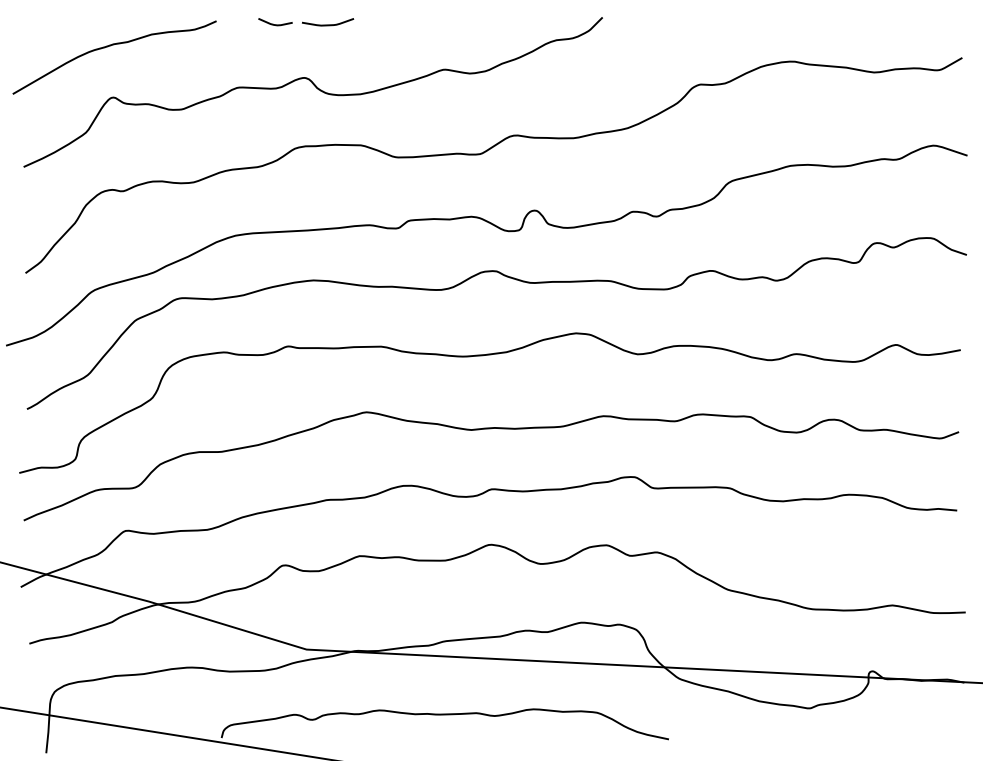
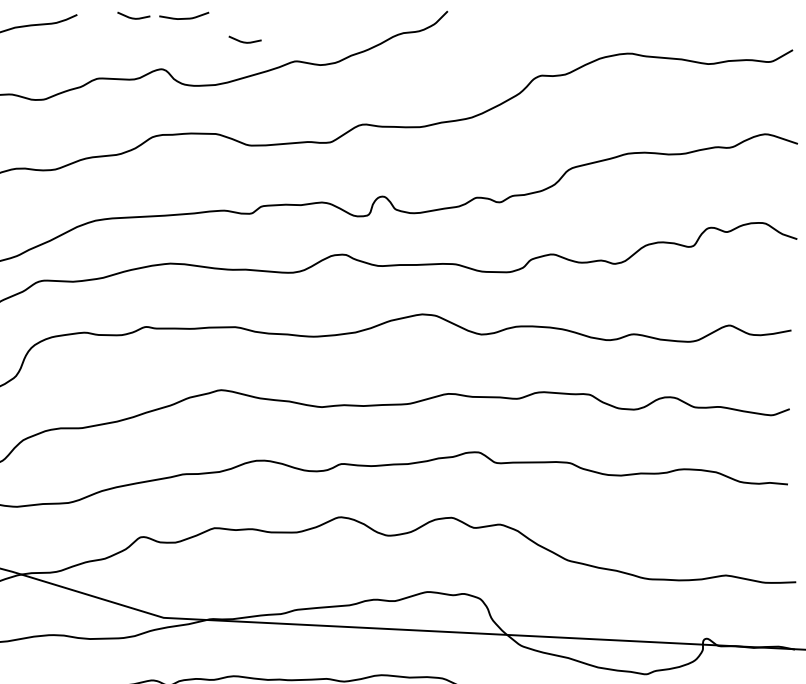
curve: (391, 49) -> (245, 42), added

